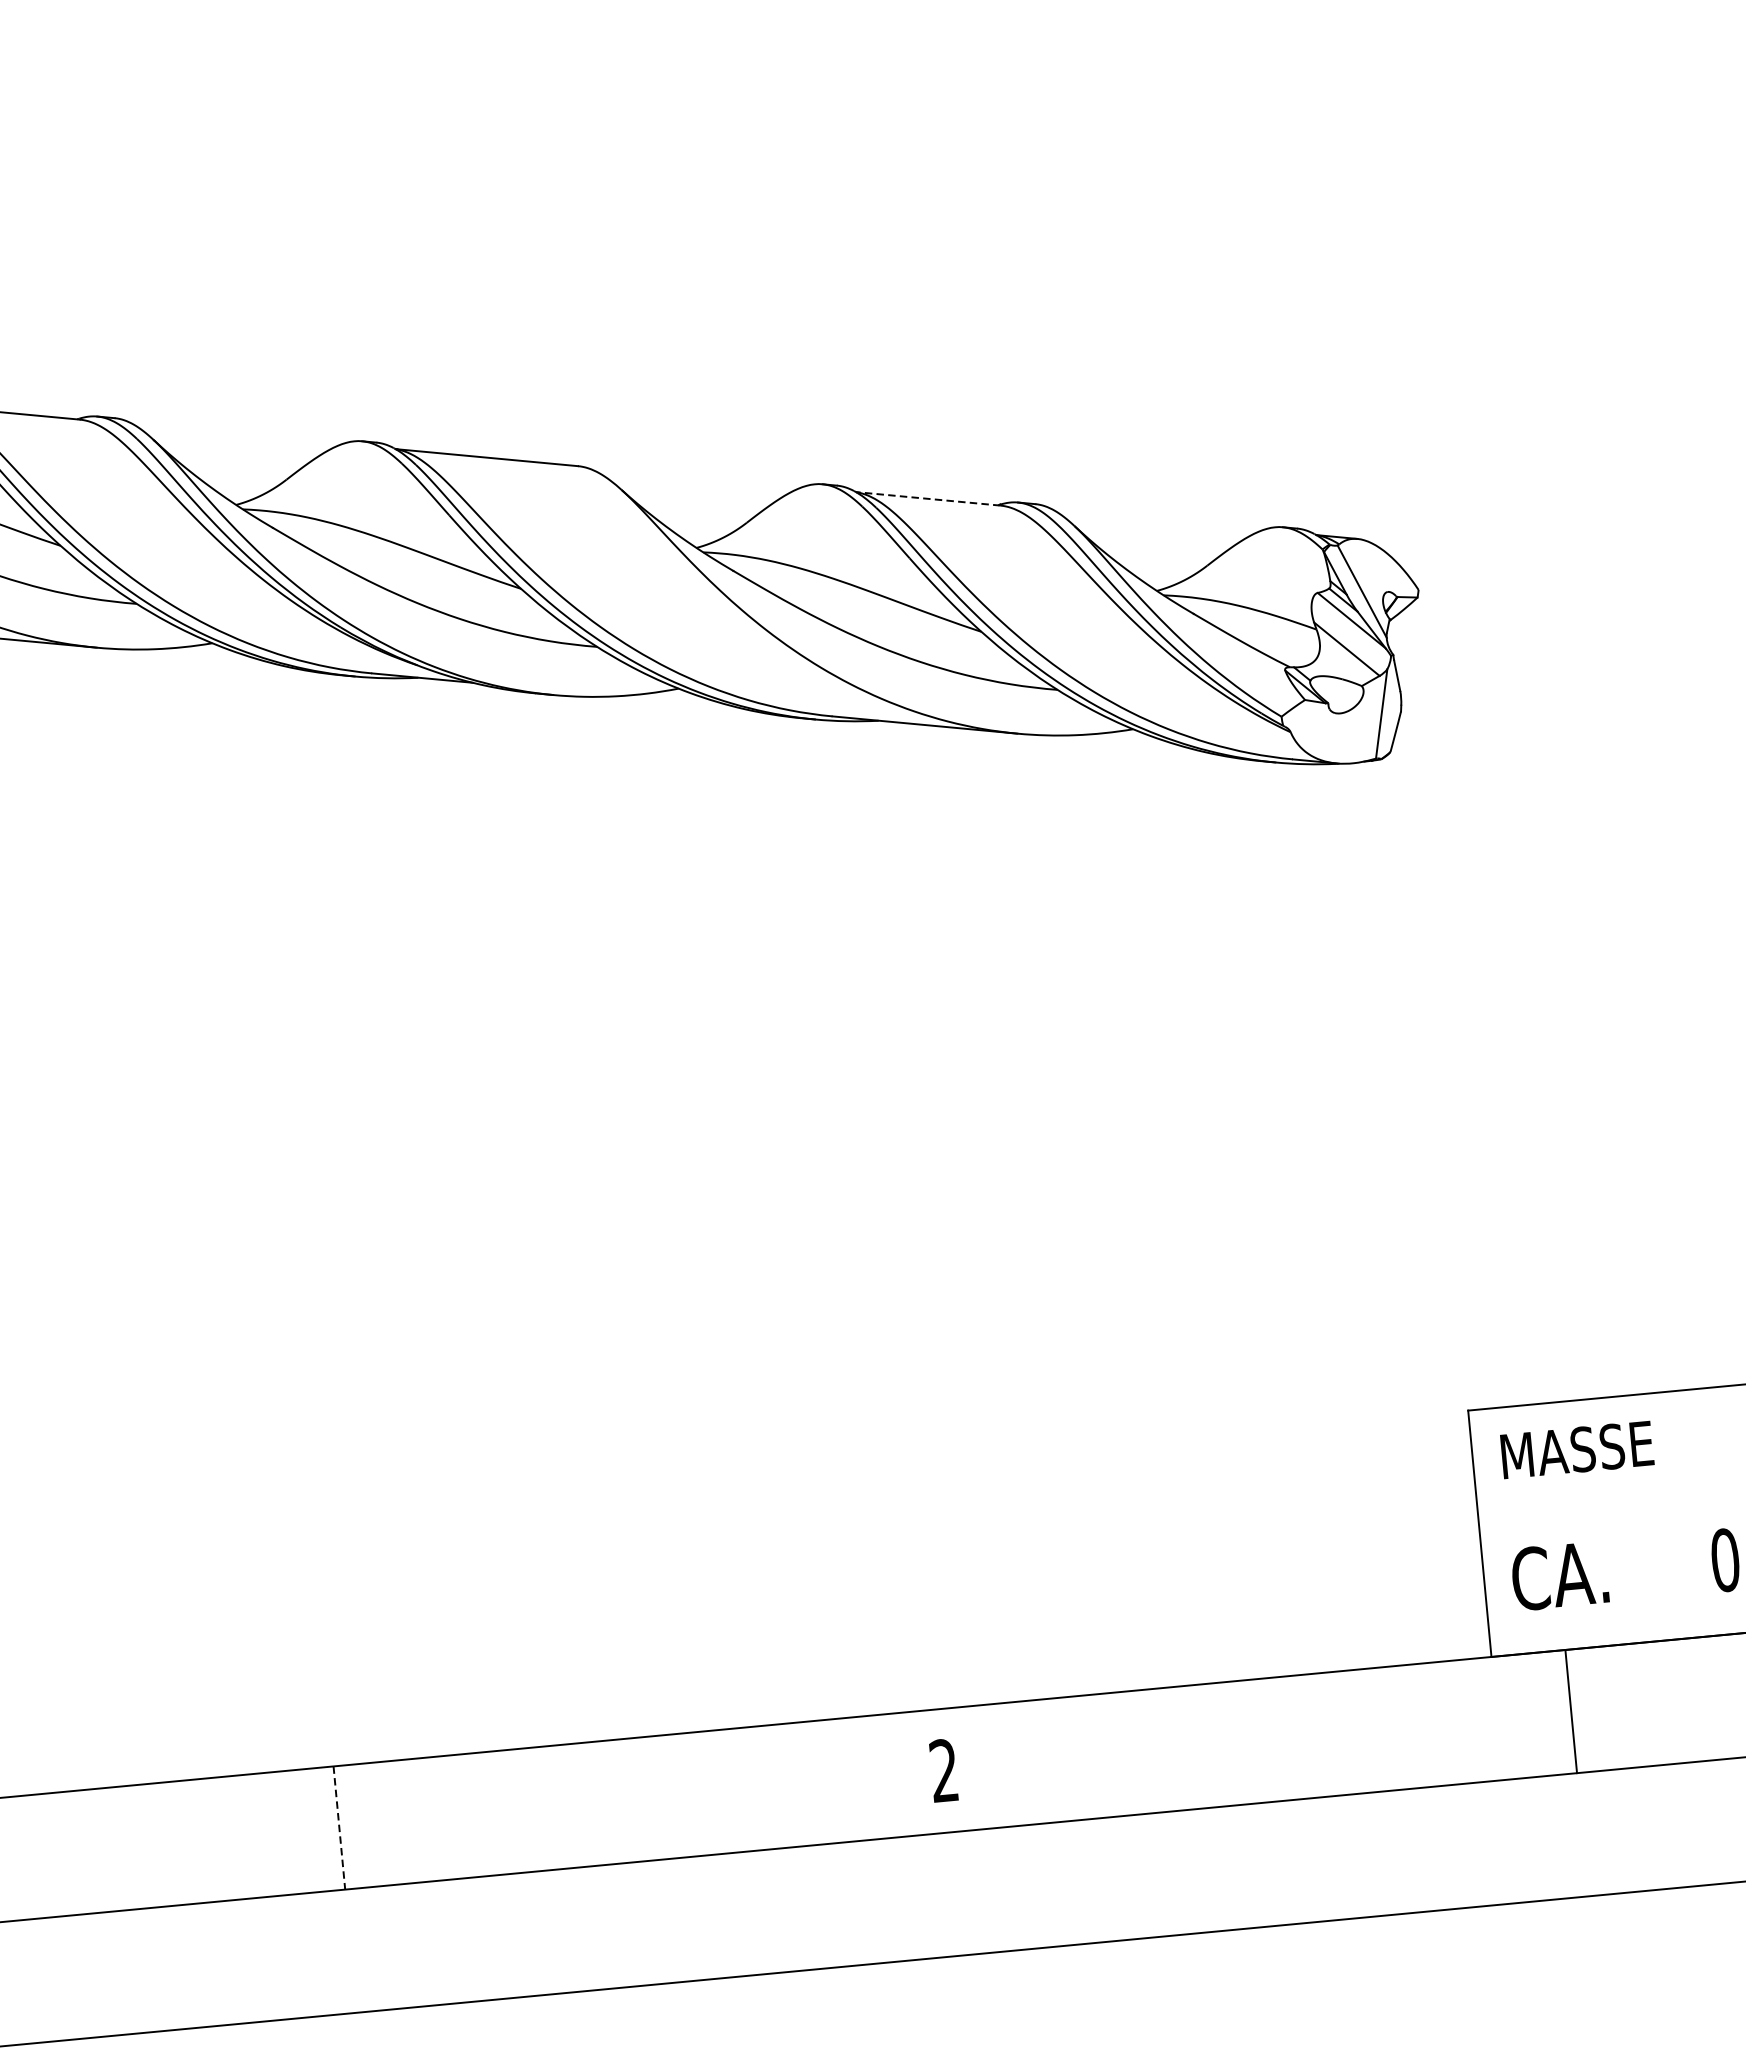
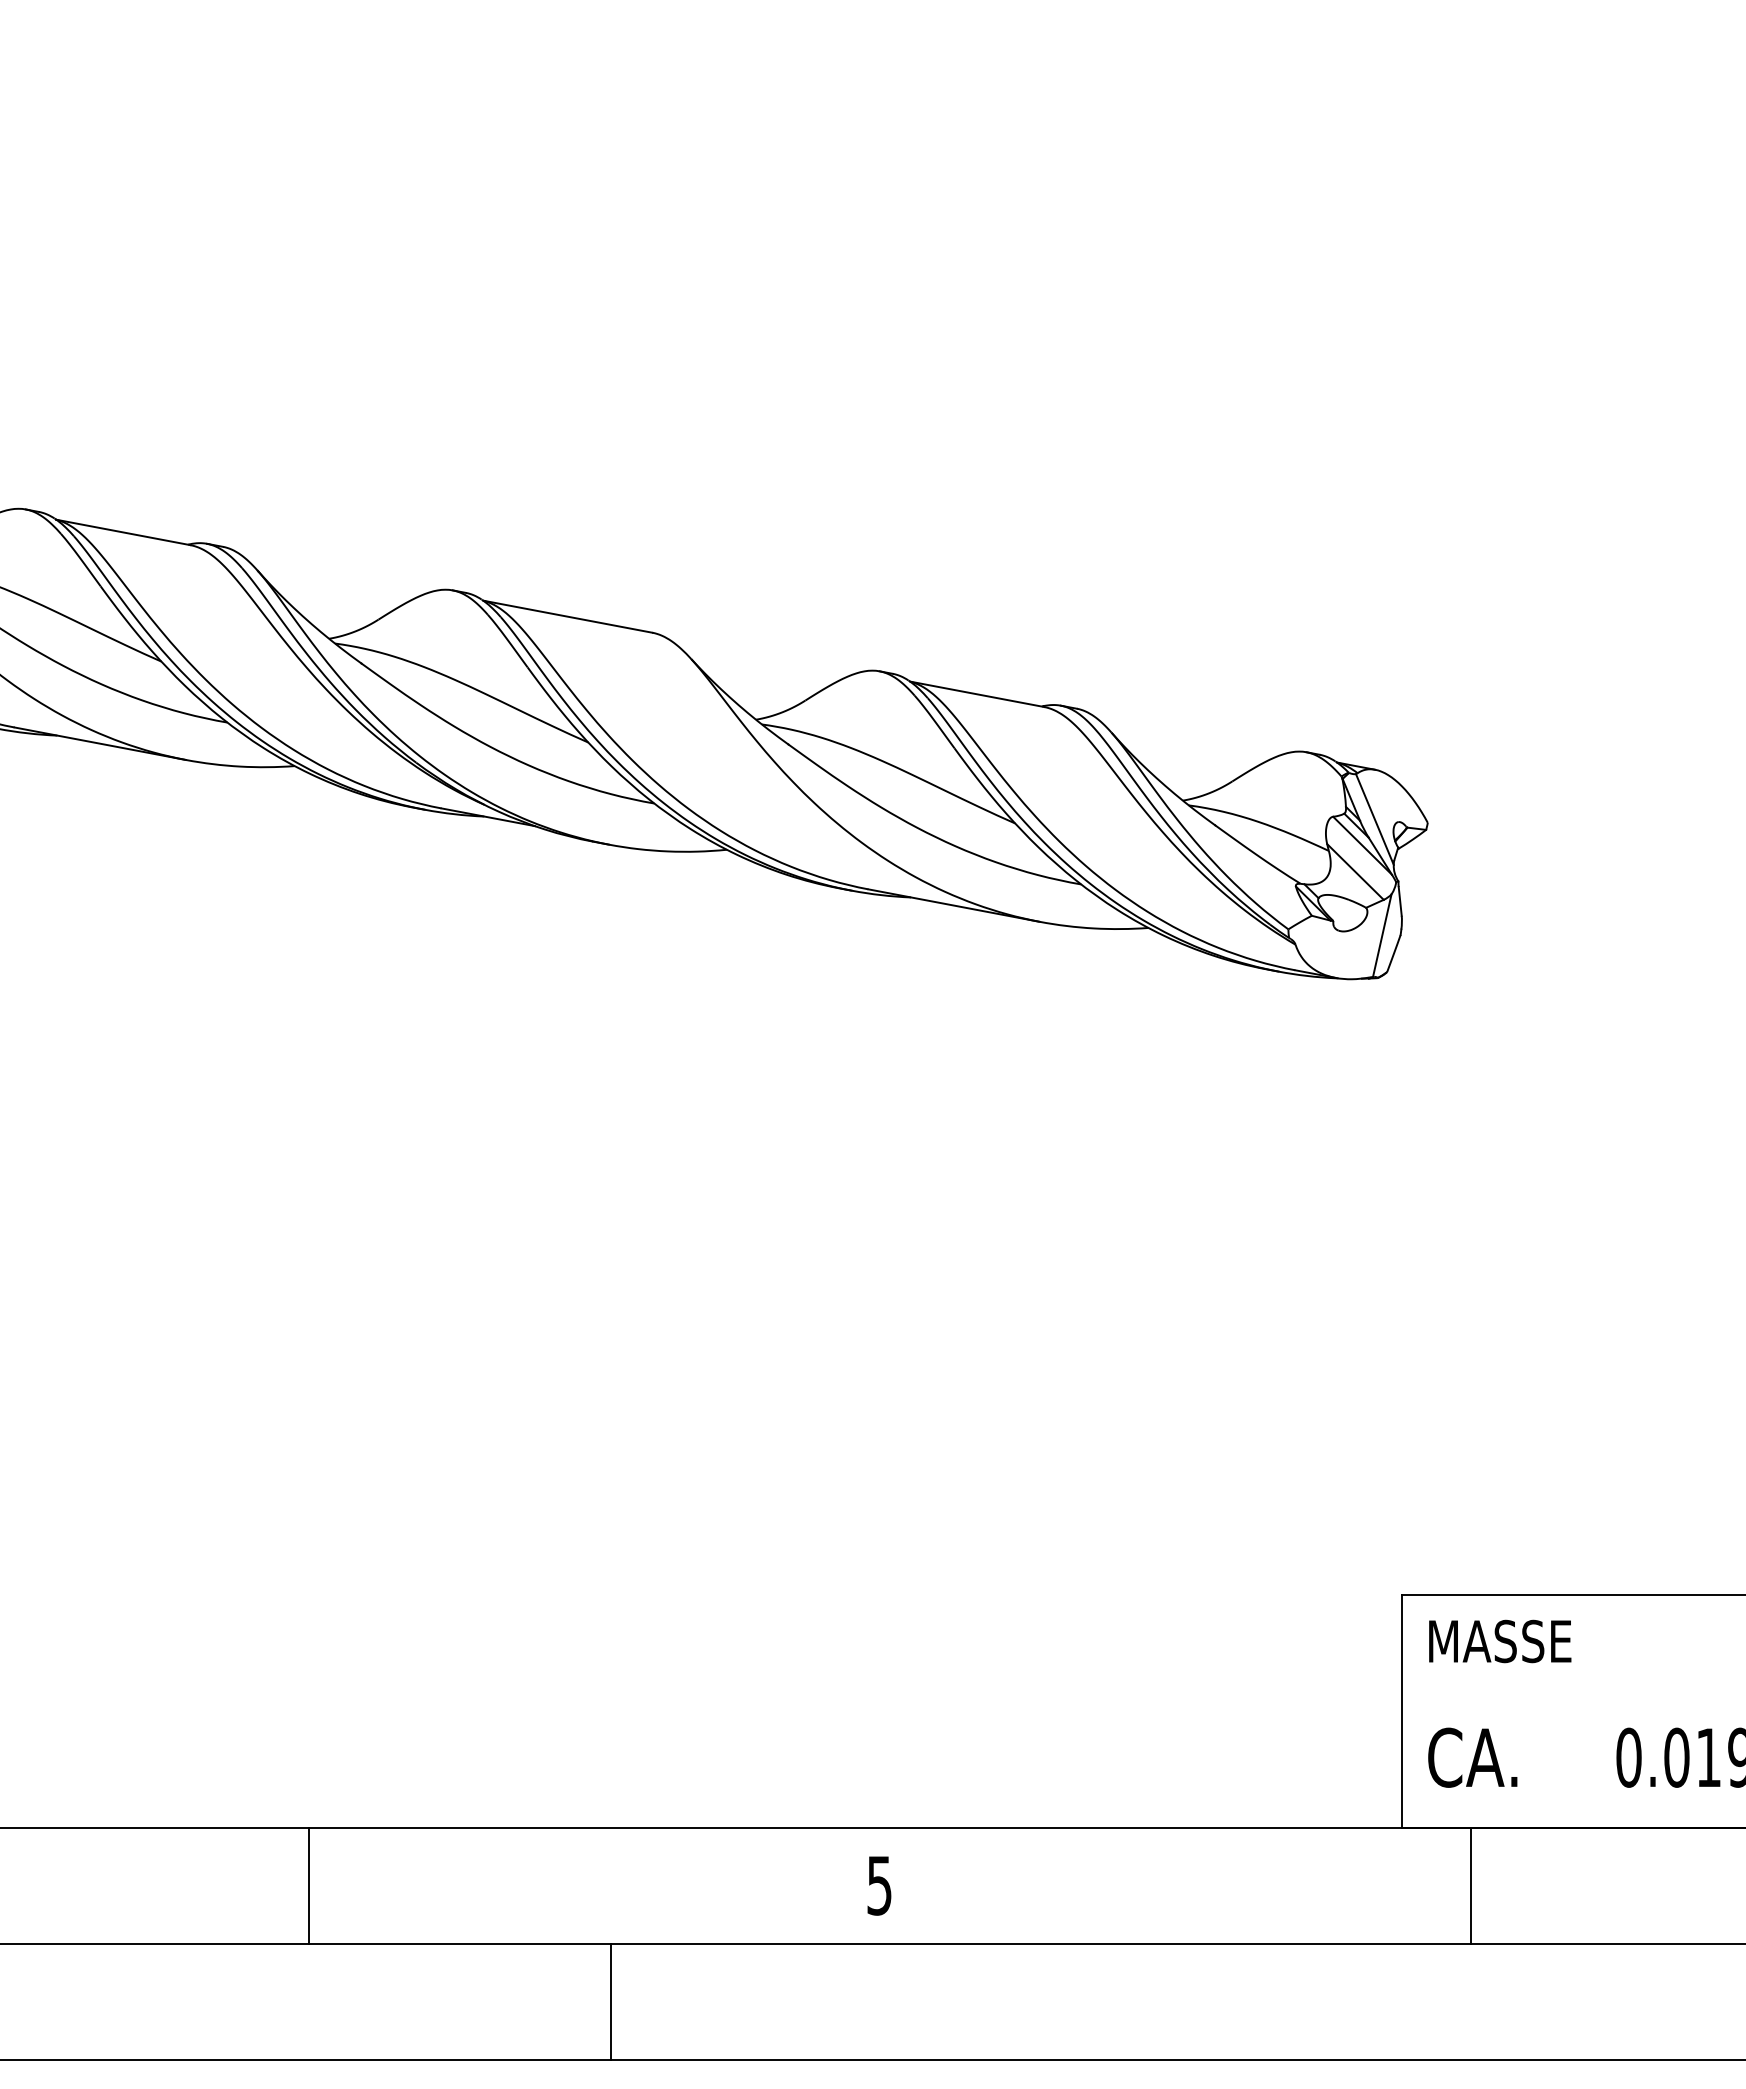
line: (927, 499) -> (976, 694), dashed -> solid
text: (944, 1770) -> (879, 1885), 2 -> 5
line: (339, 1828) -> (308, 1886), dashed -> solid
line: (671, 1920) -> (611, 2001), added

